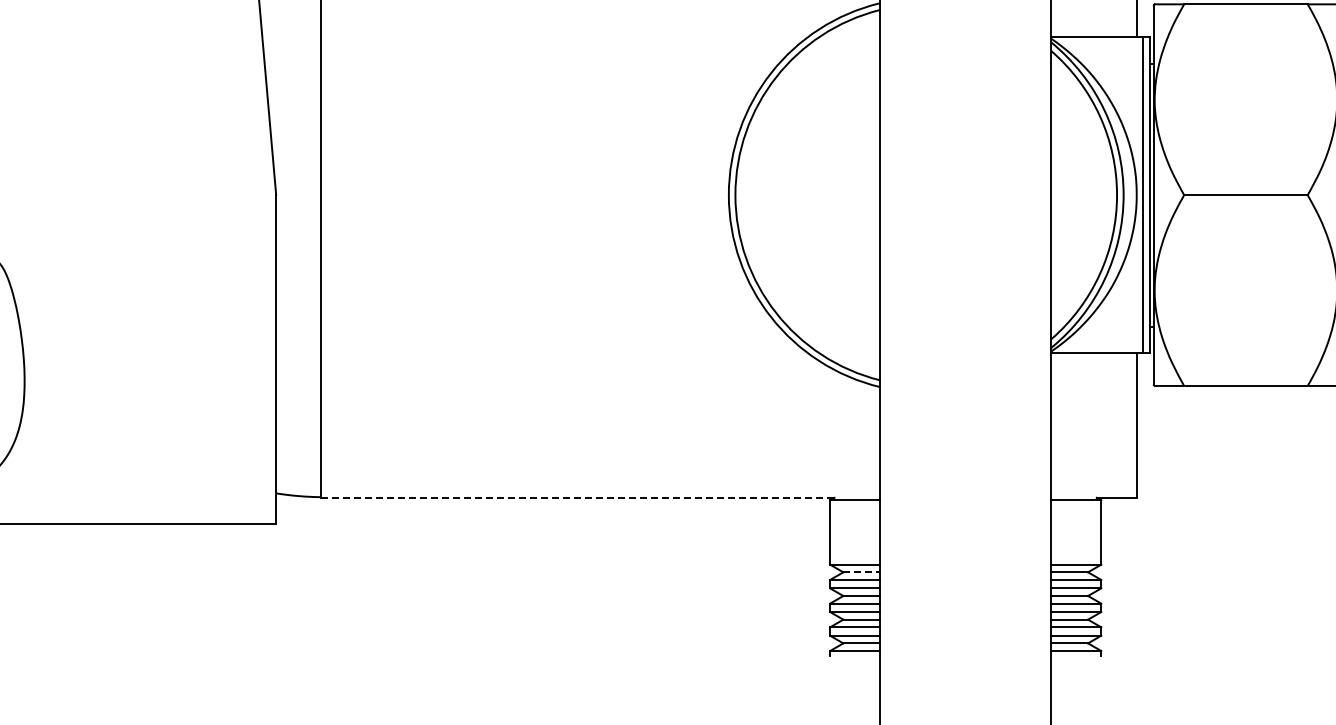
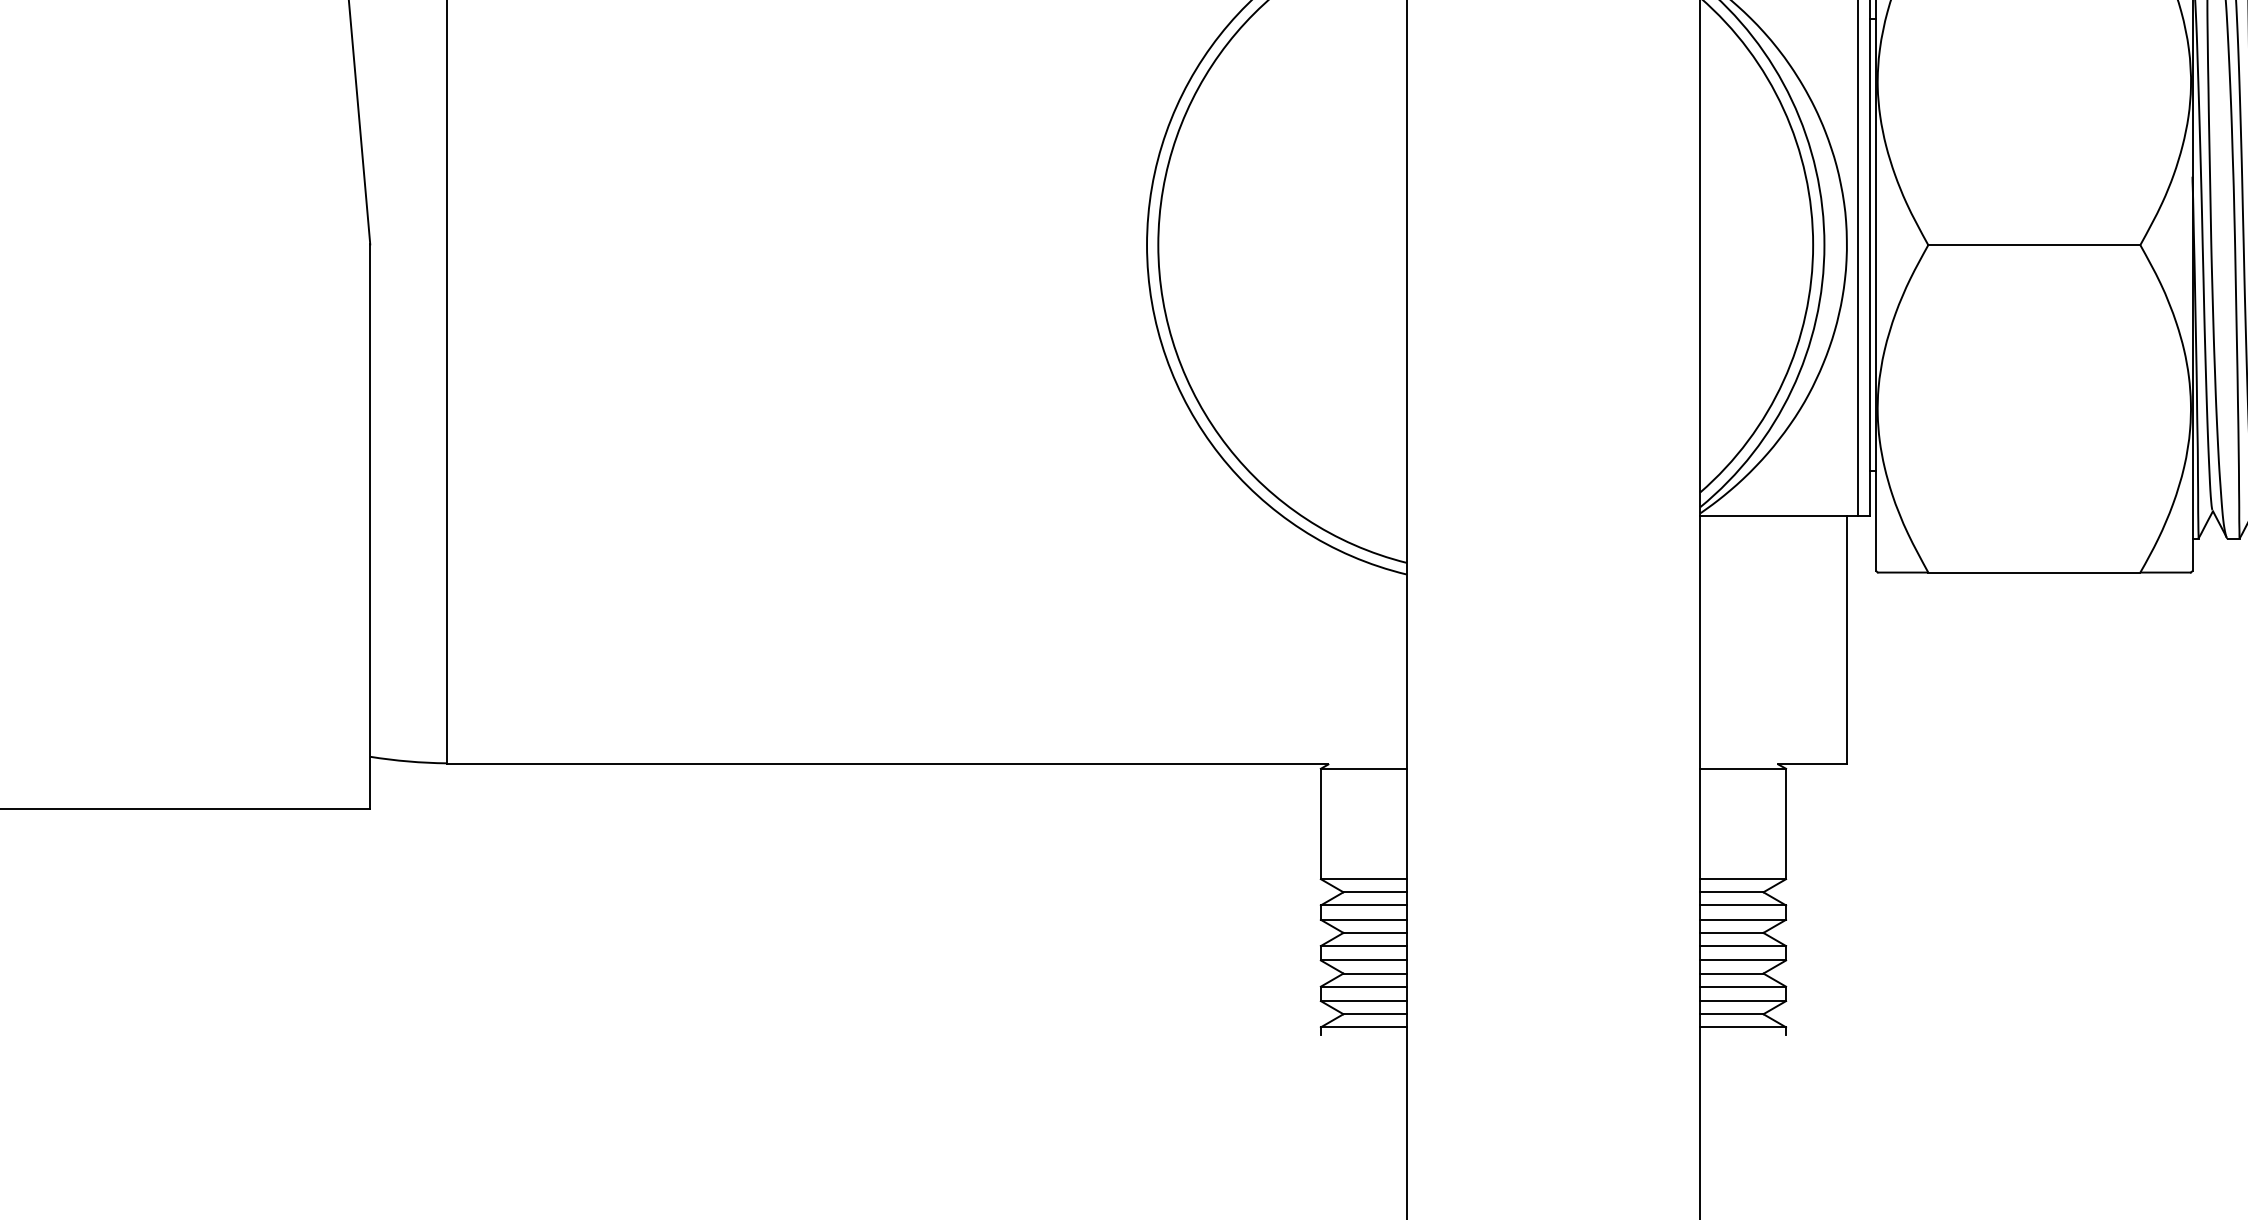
line: (577, 497) -> (887, 763), dashed -> solid
line: (862, 572) -> (1376, 892), dashed -> solid

